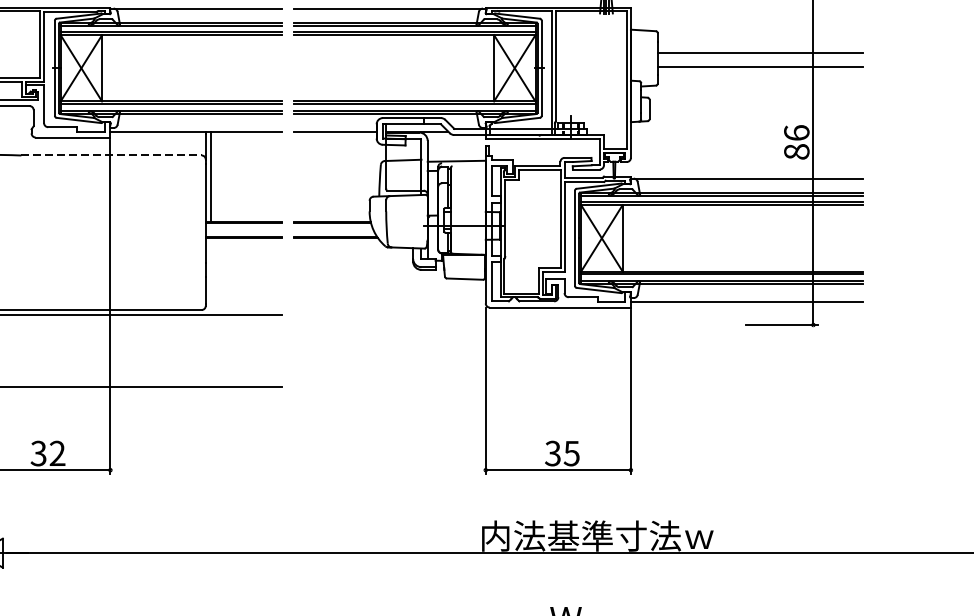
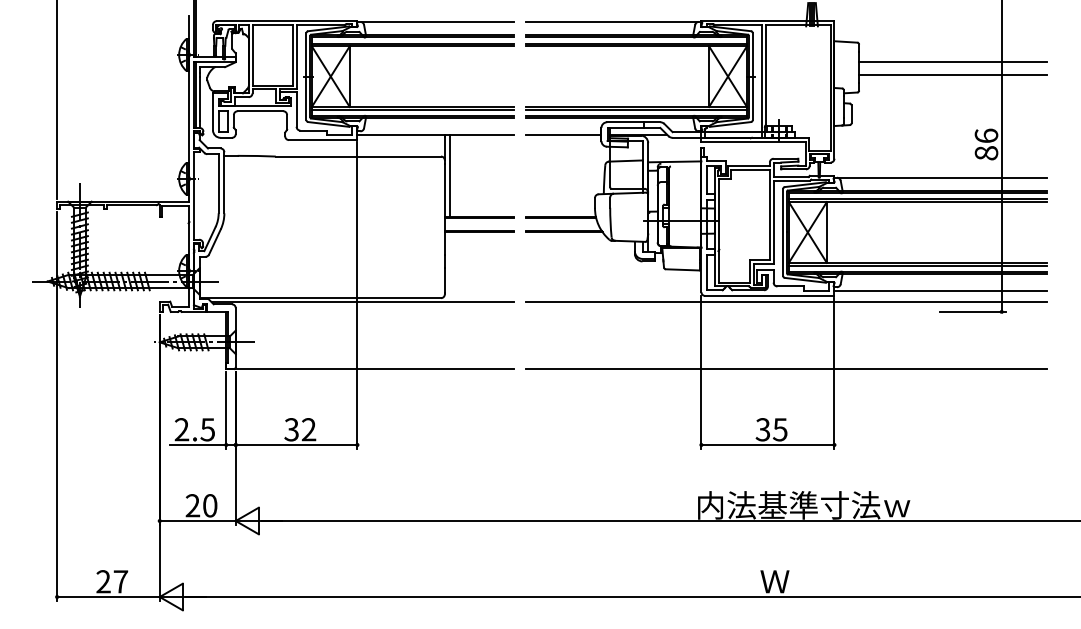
line: (111, 155) -> (358, 156), dashed -> solid
line: (578, 314) -> (786, 302), added
line: (578, 386) -> (786, 368), added

